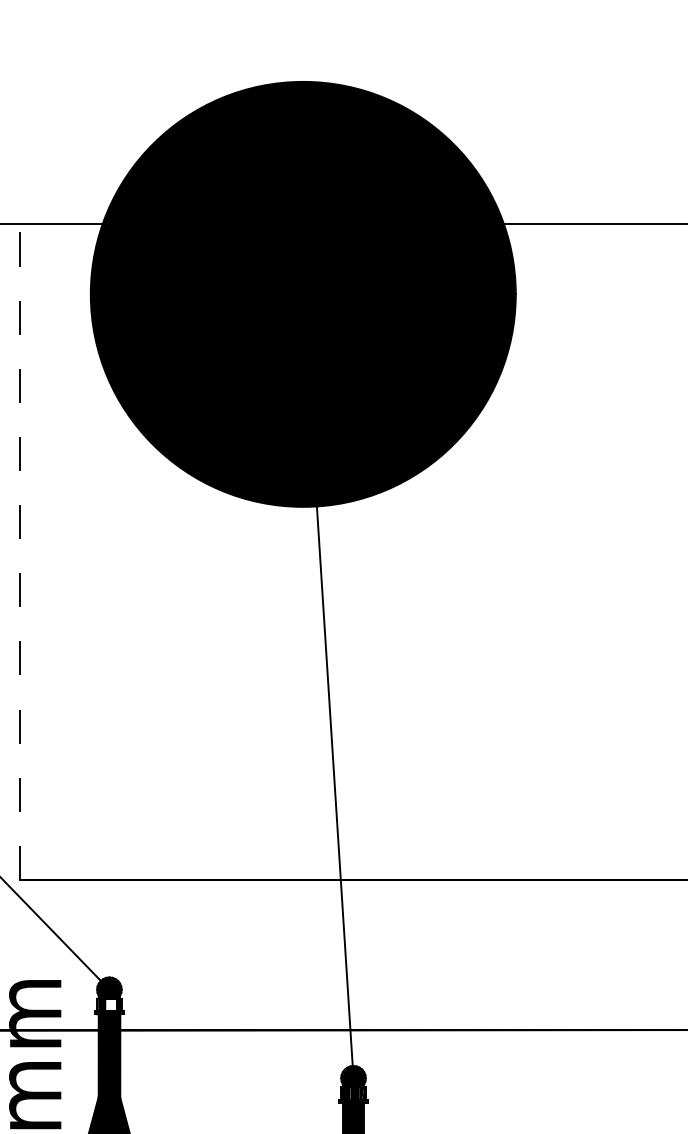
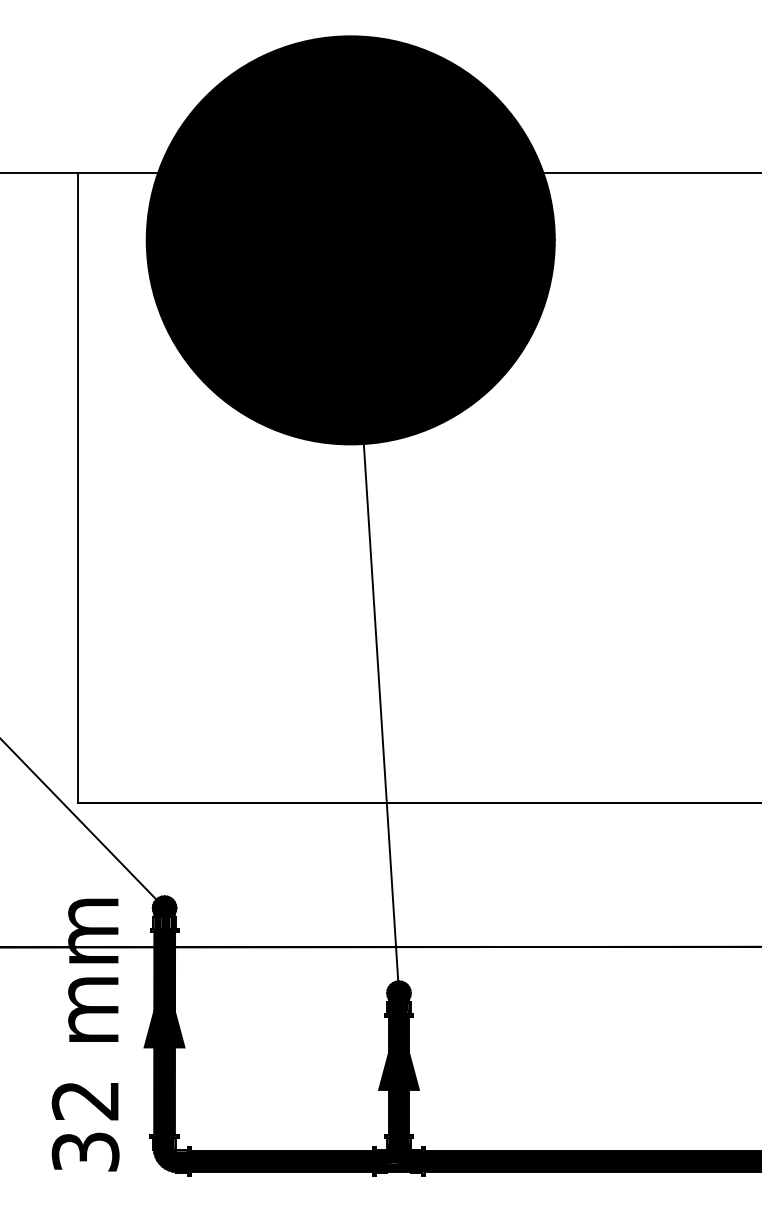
line: (19, 551) -> (78, 487), dashed -> solid
fill: (110, 1004) -> (165, 922), added

